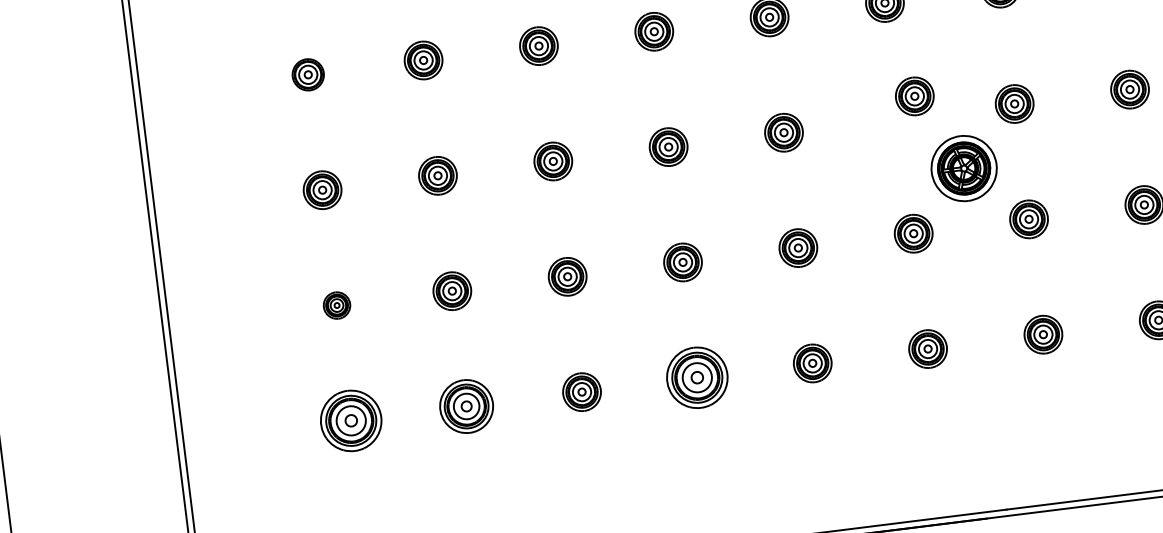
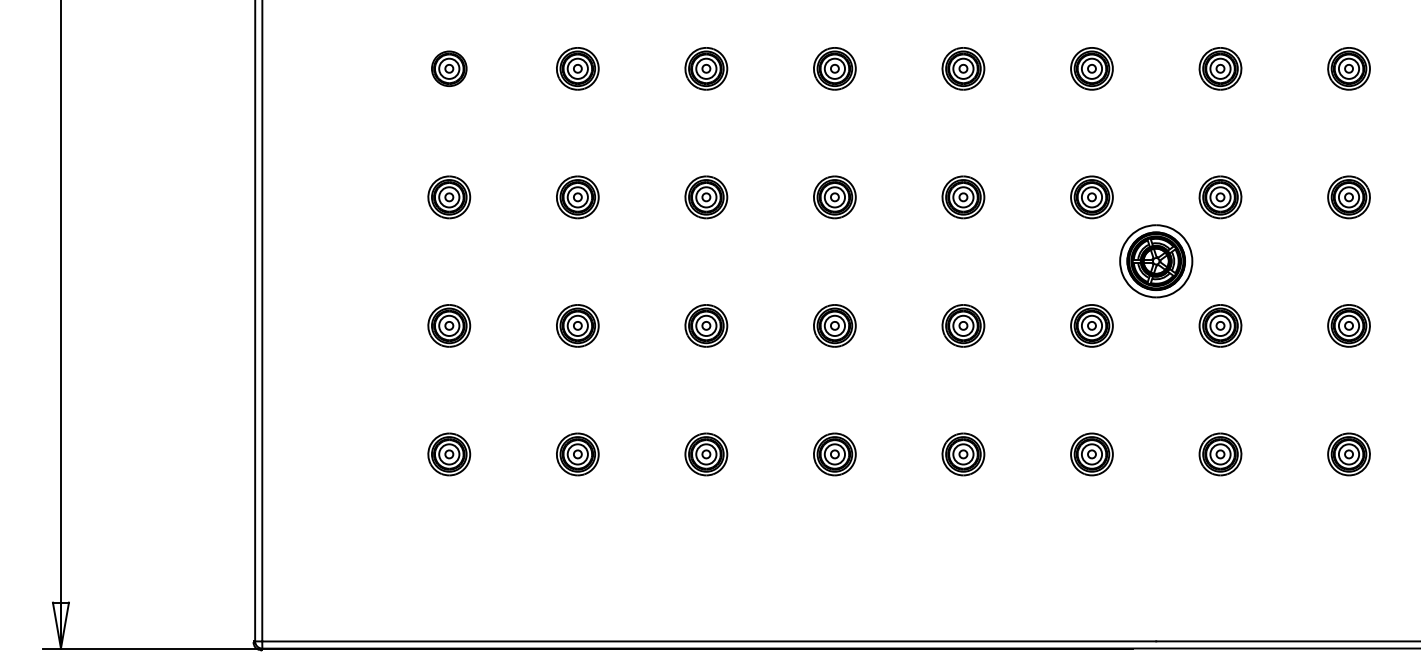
part: (914, 96) -> (1091, 197), moved
part: (337, 305) -> (449, 325), size x1.43
part: (697, 377) -> (834, 454), size x0.62
part: (466, 406) -> (577, 454), size x0.71
part: (351, 420) -> (449, 454), size x0.62

